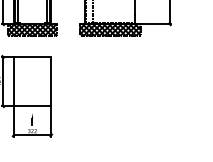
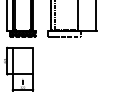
hatch: (110, 29) -> (64, 33), removed

